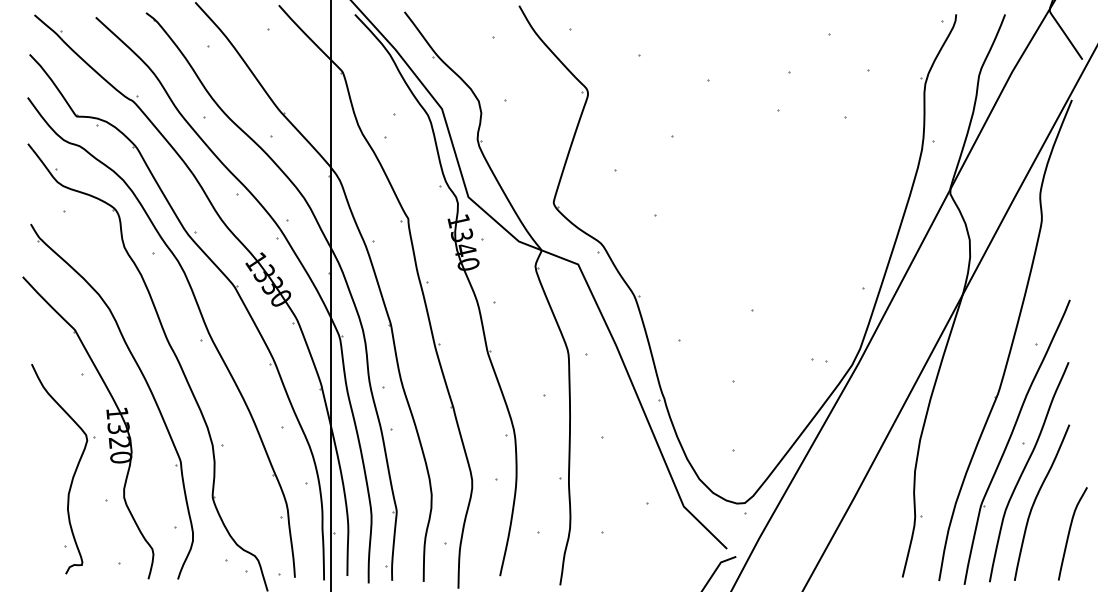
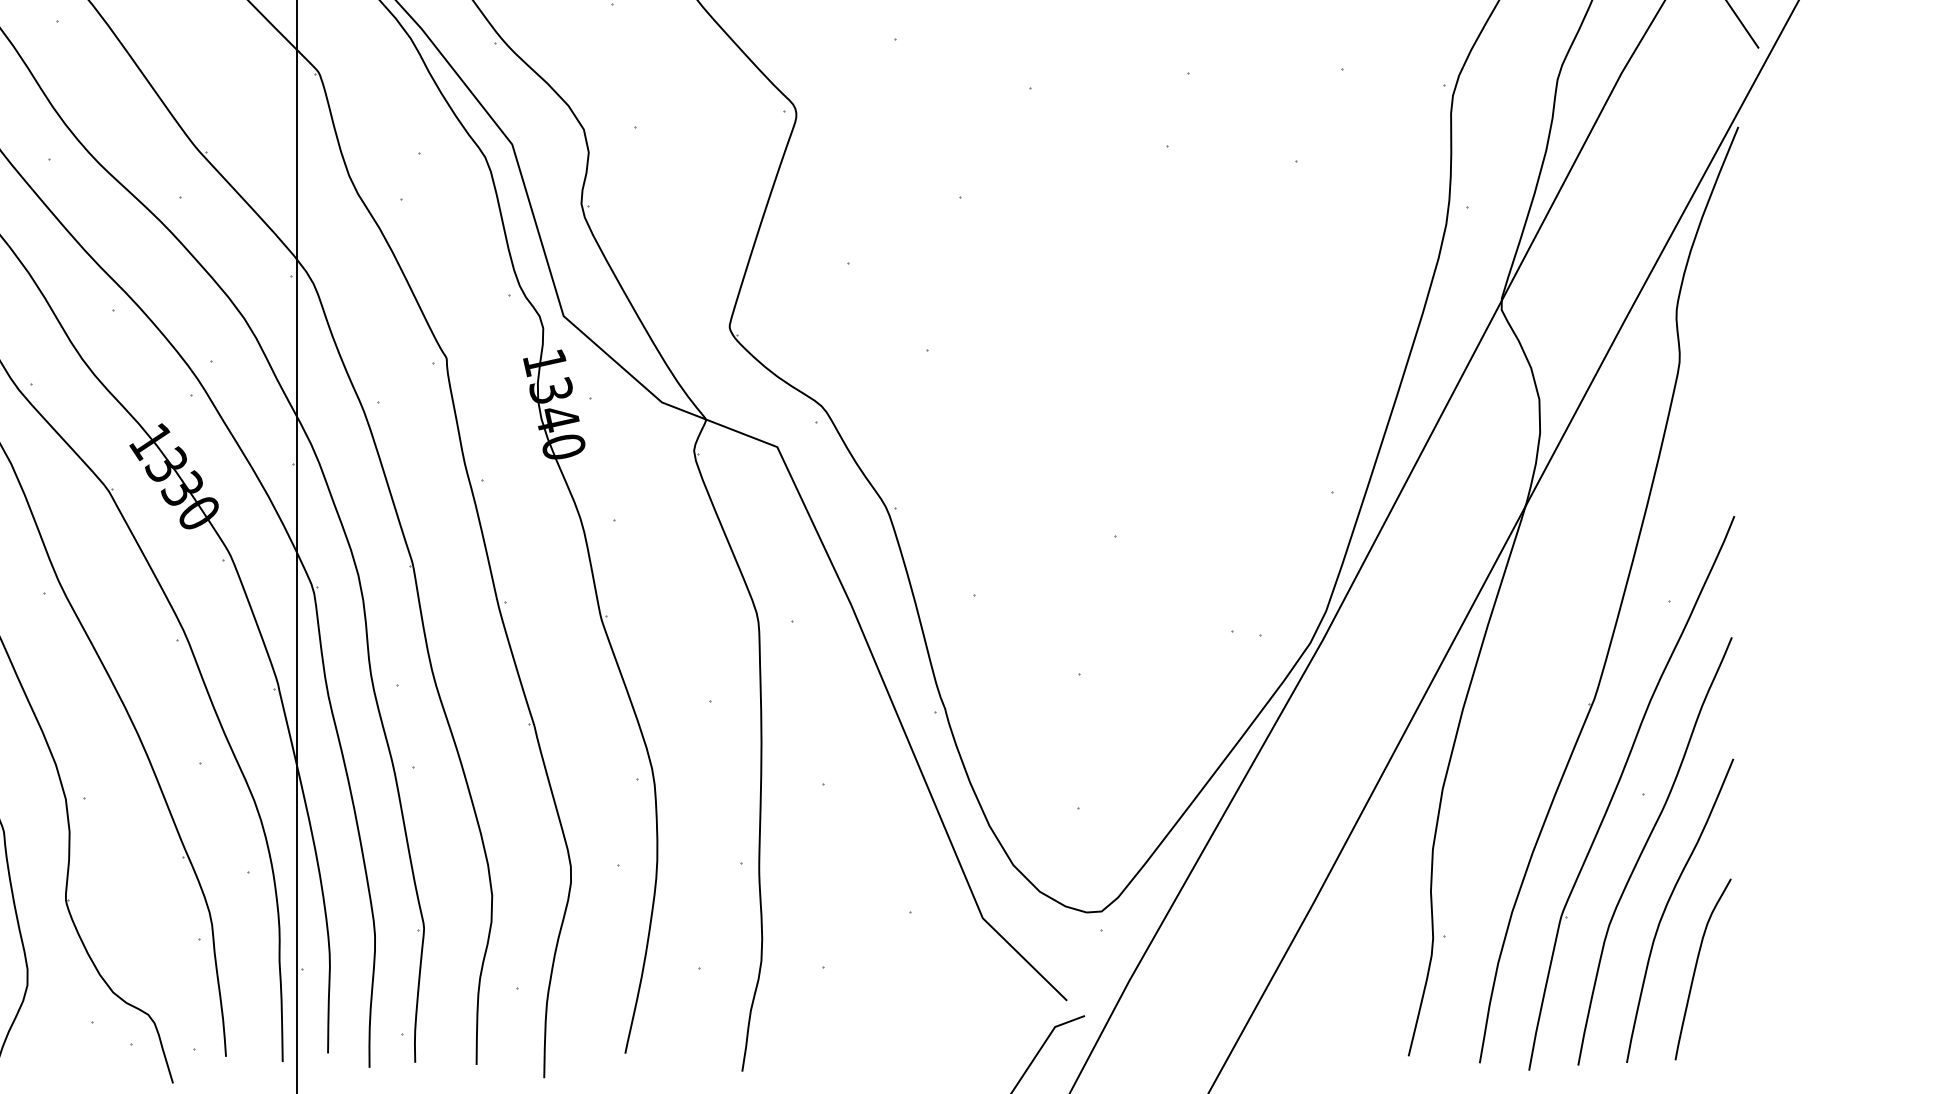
curve: (1070, 531) -> (1698, 964), moved

